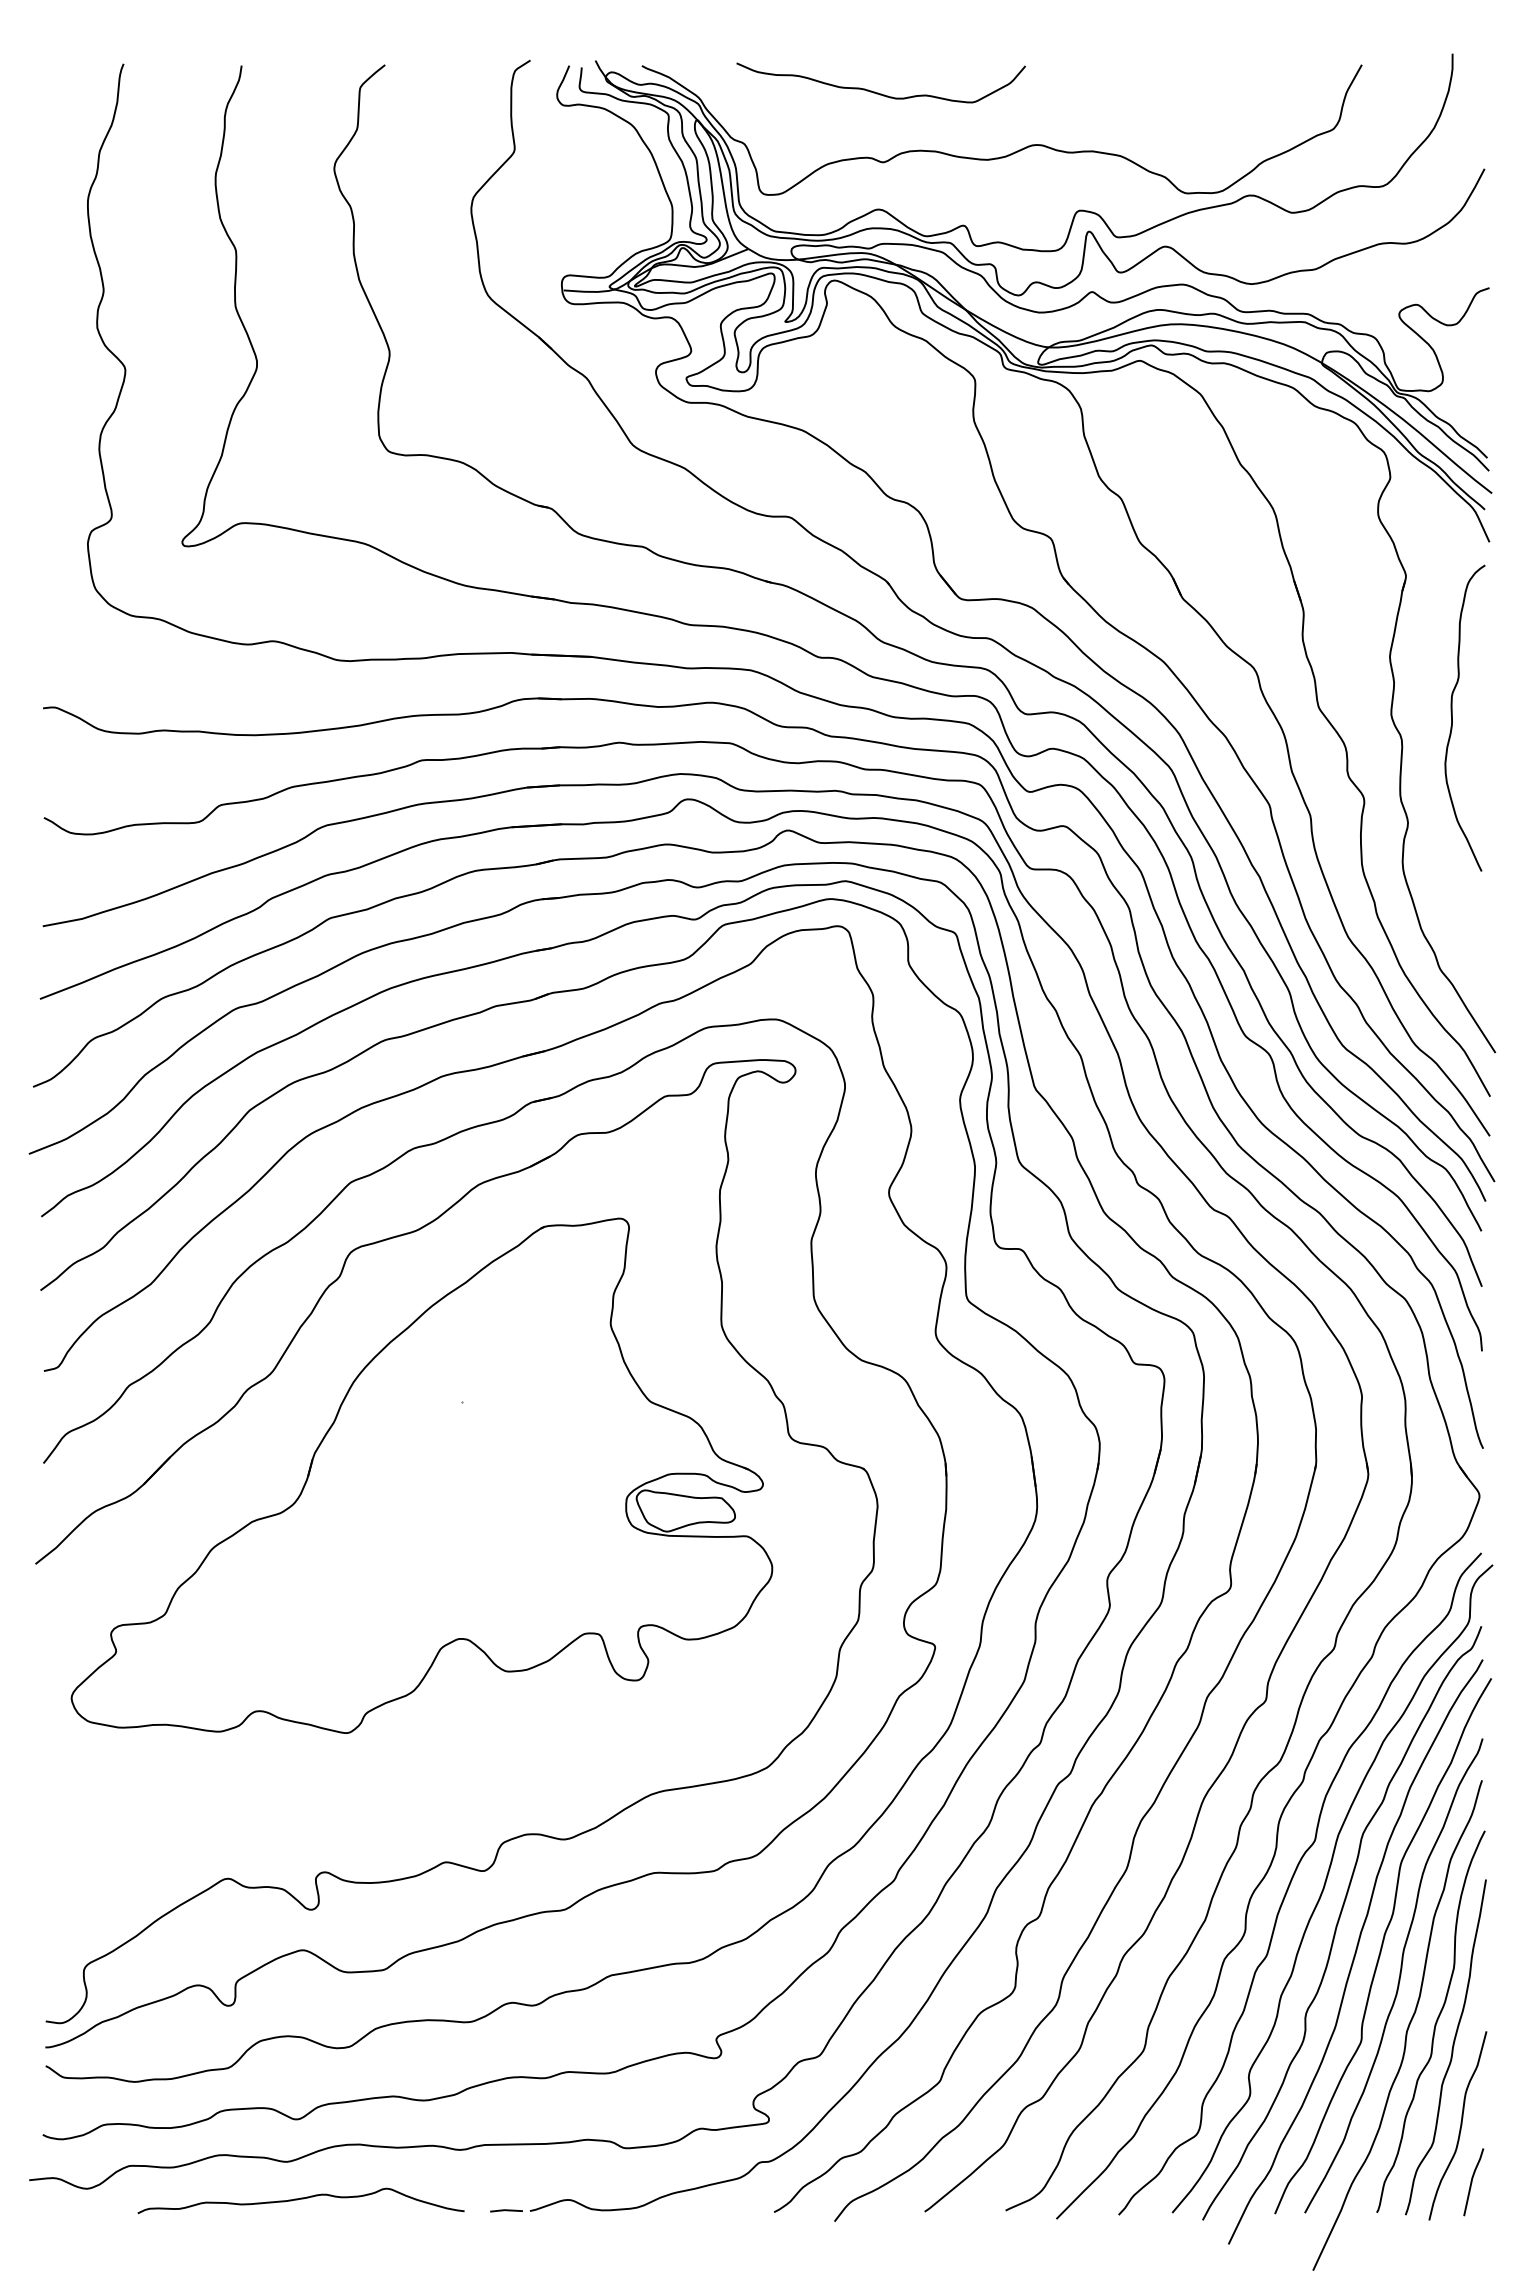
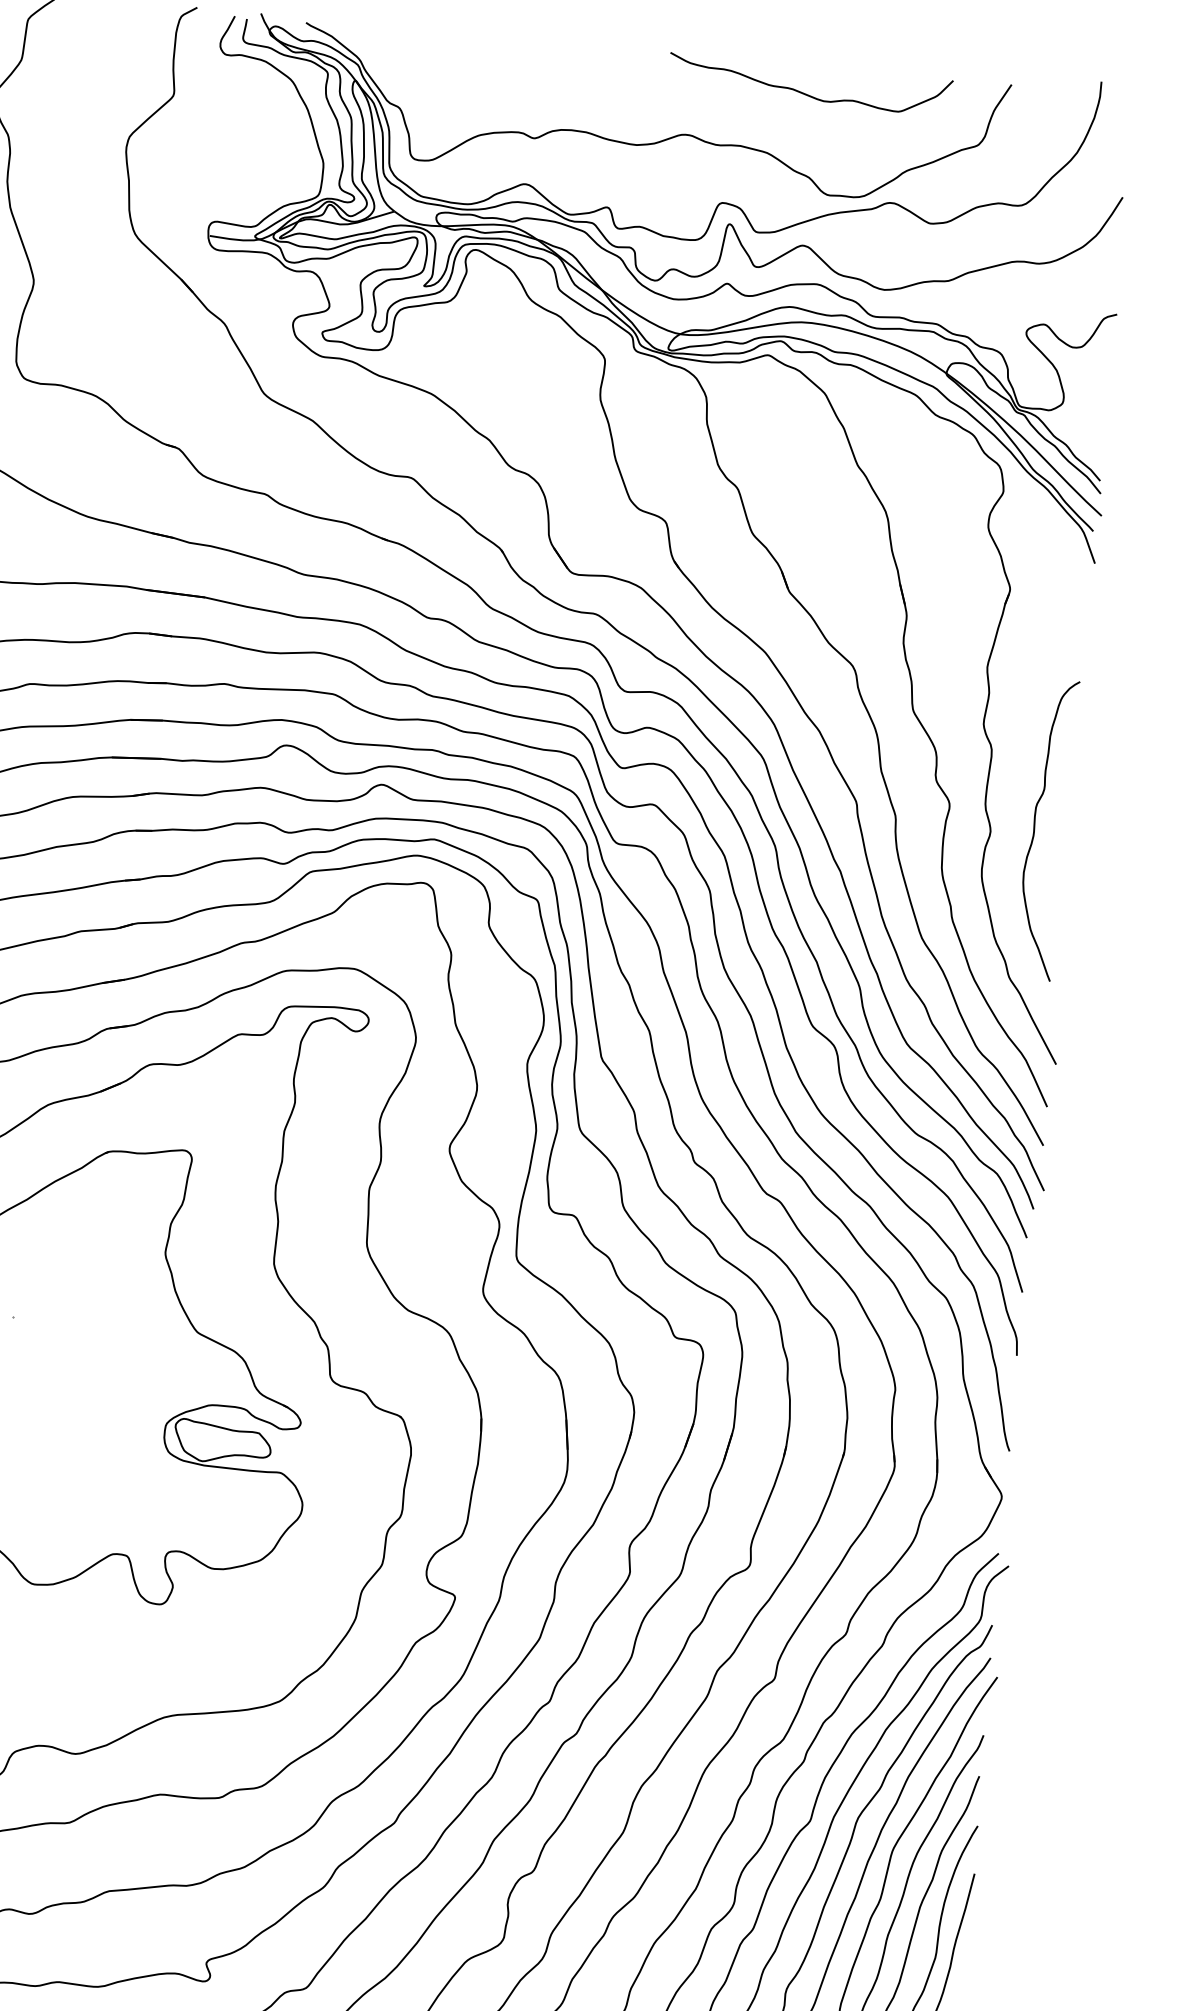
curve: (878, 92) -> (807, 93), moved
curve: (1452, 717) -> (1034, 828), moved

